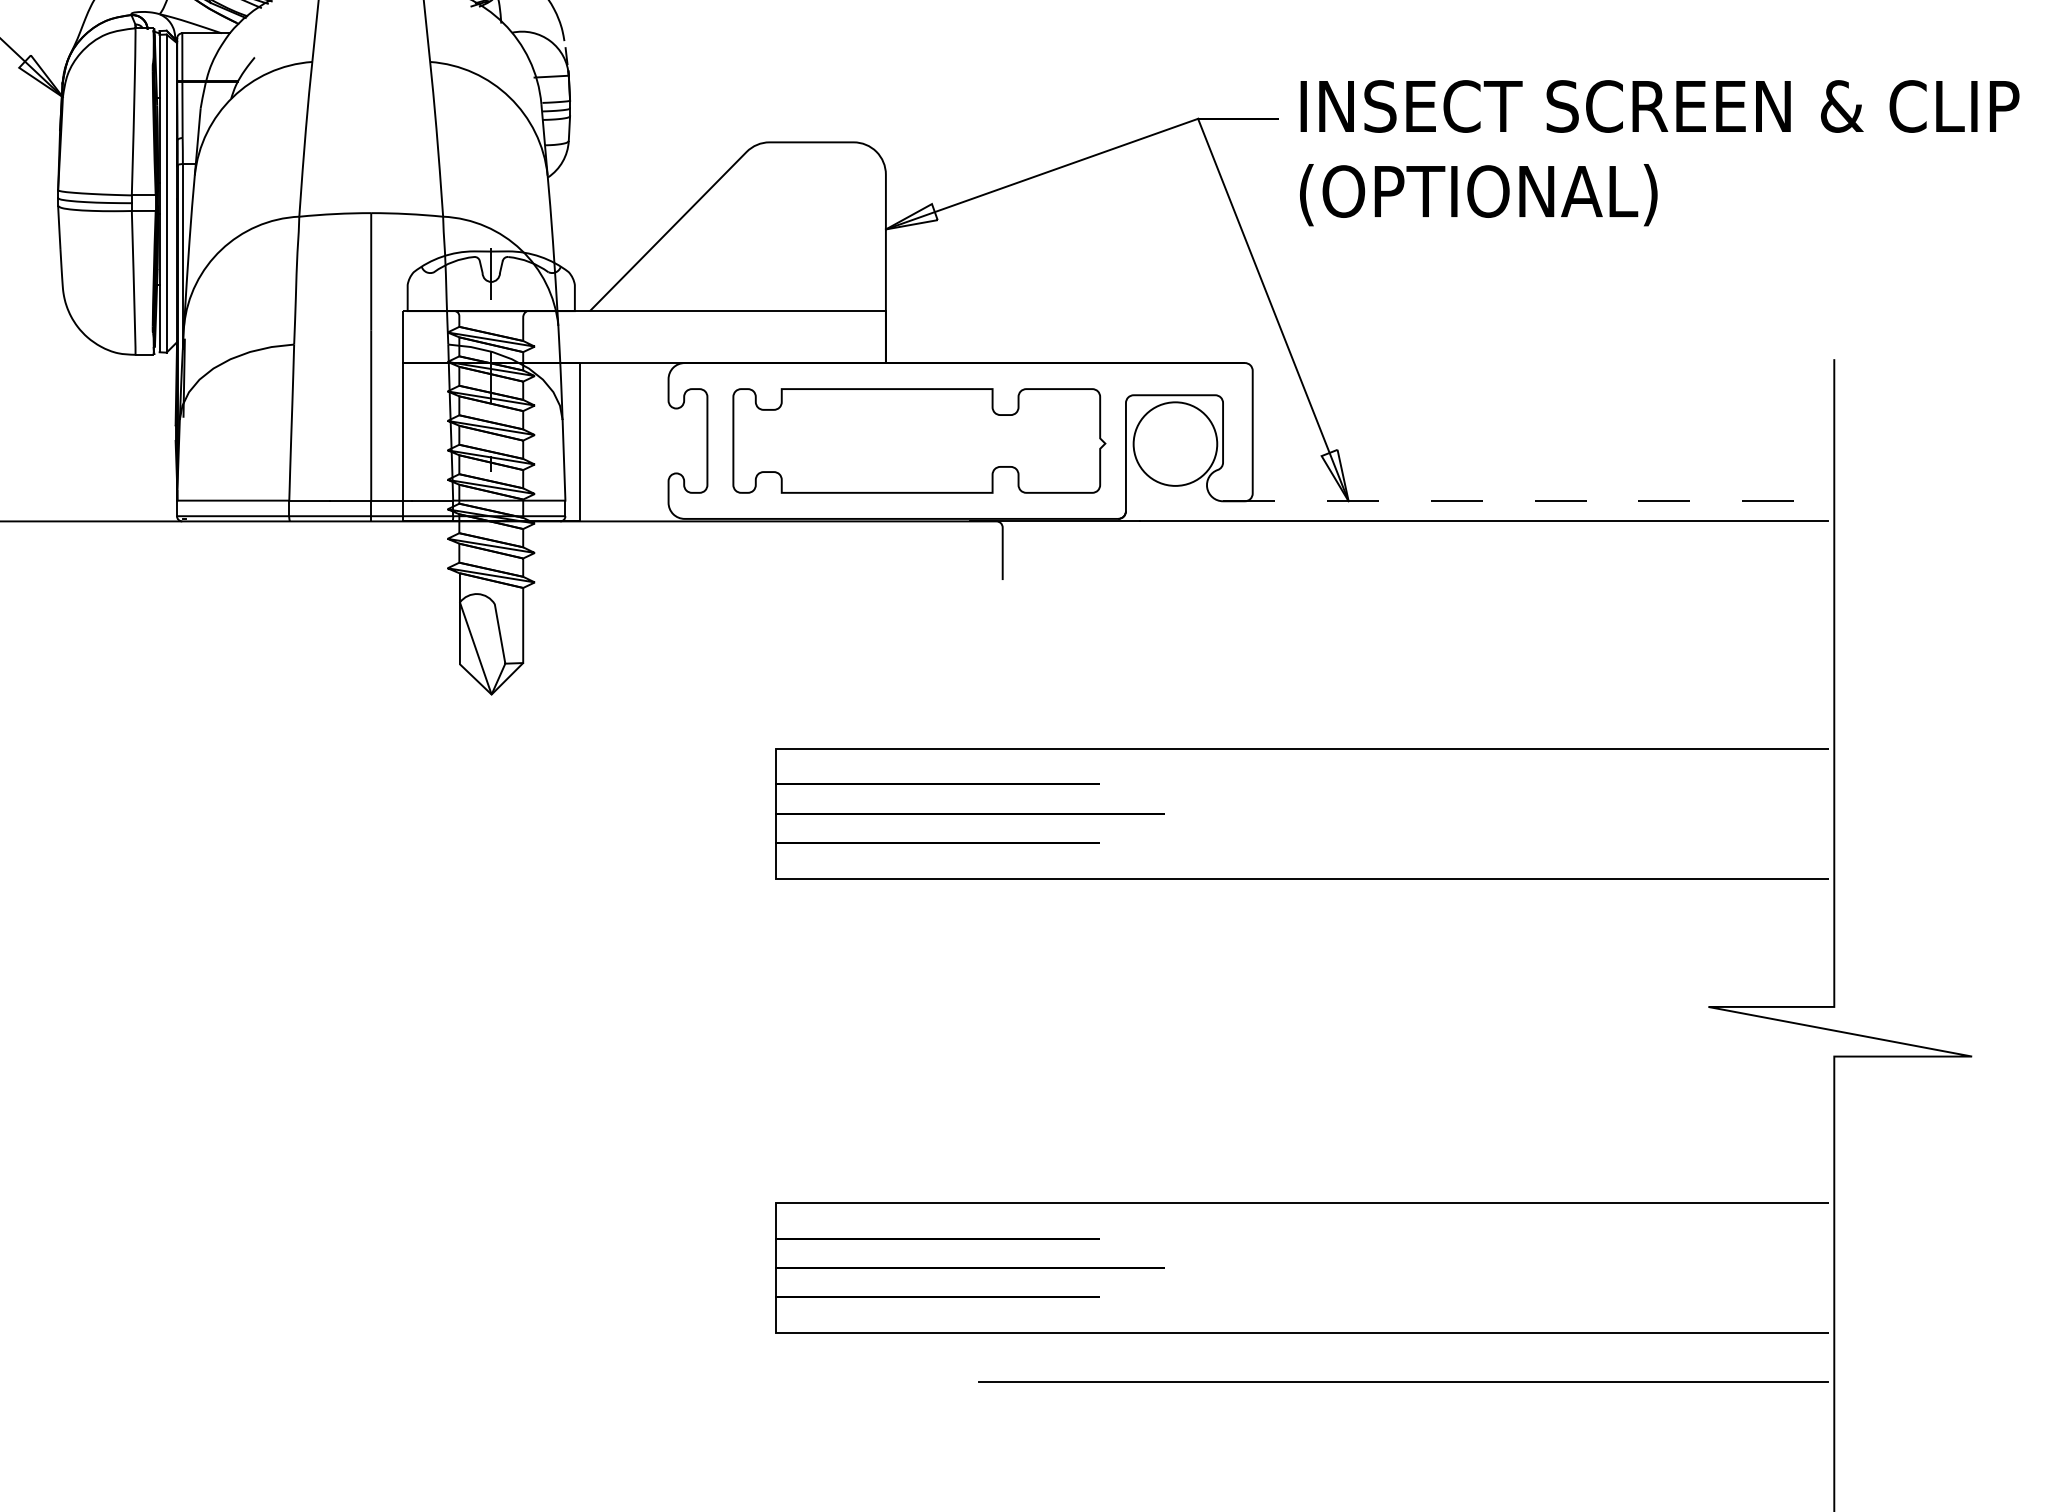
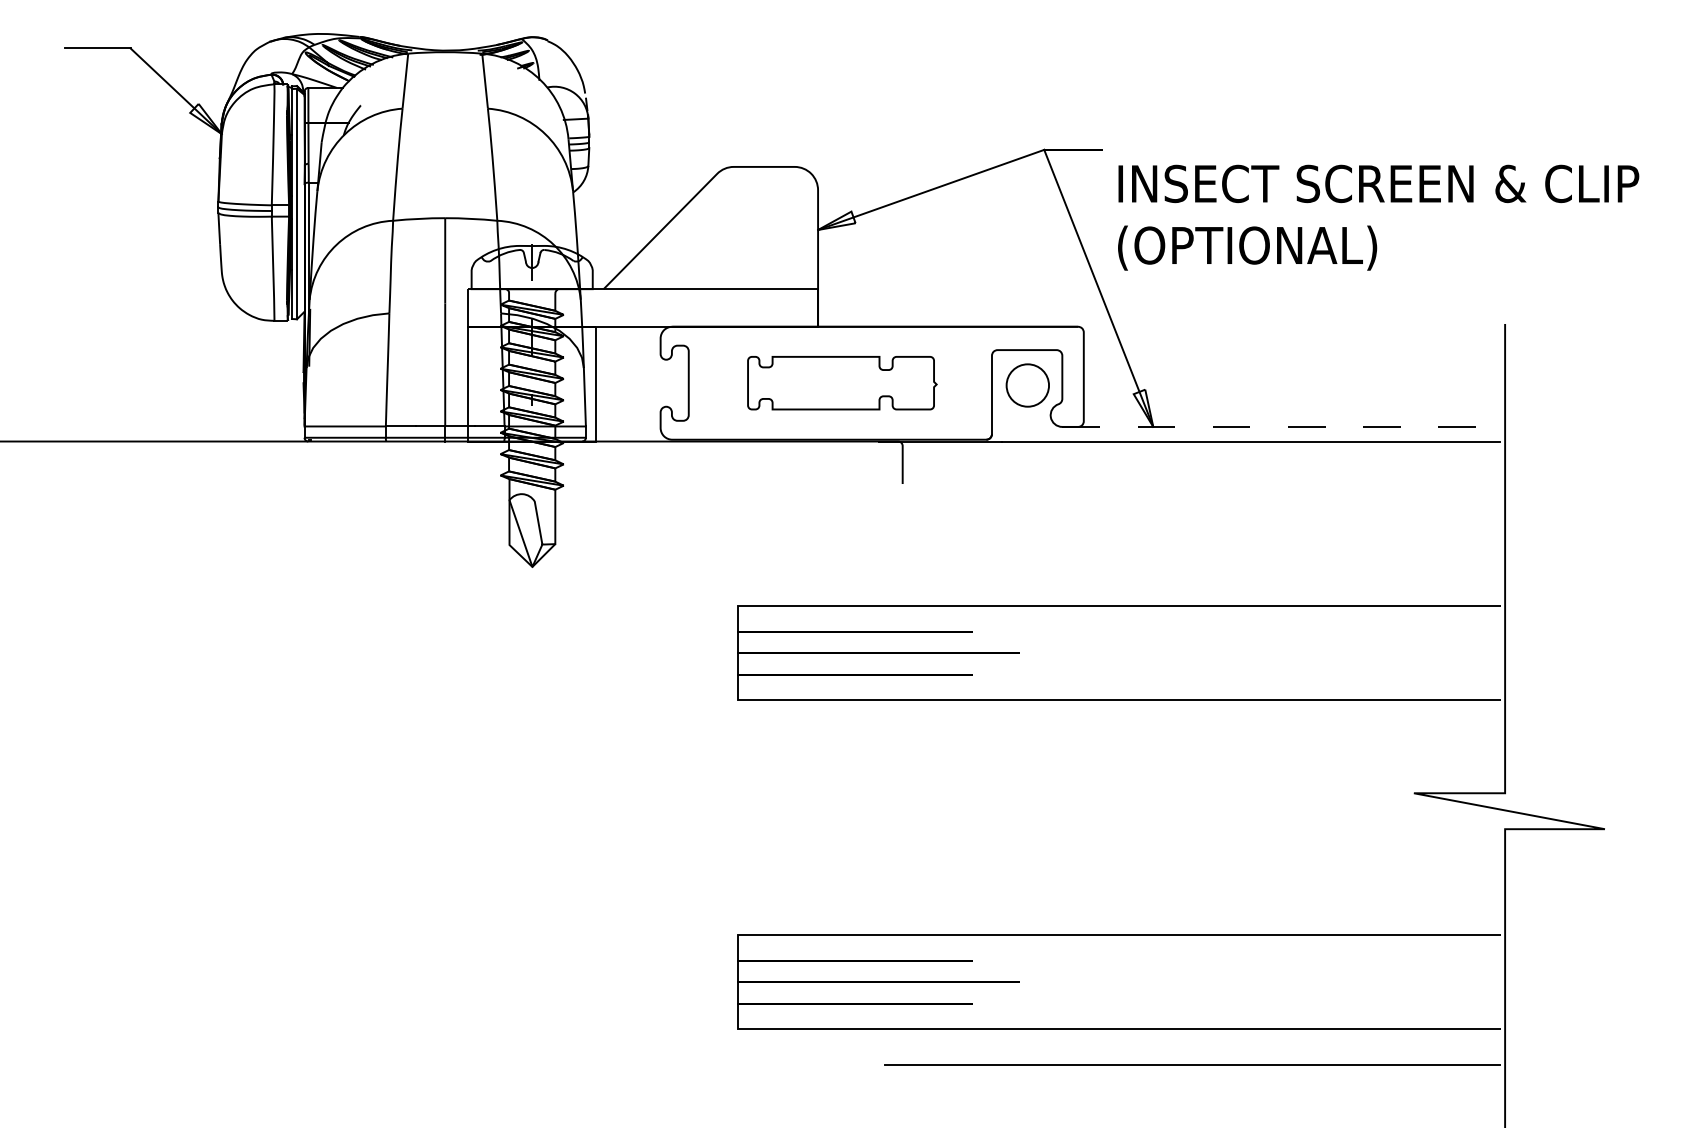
text: (1659, 152) -> (1378, 217), moved
part: (919, 439) -> (842, 382), size x0.7
circle: (1174, 444) -> (1027, 385), size x0.7

